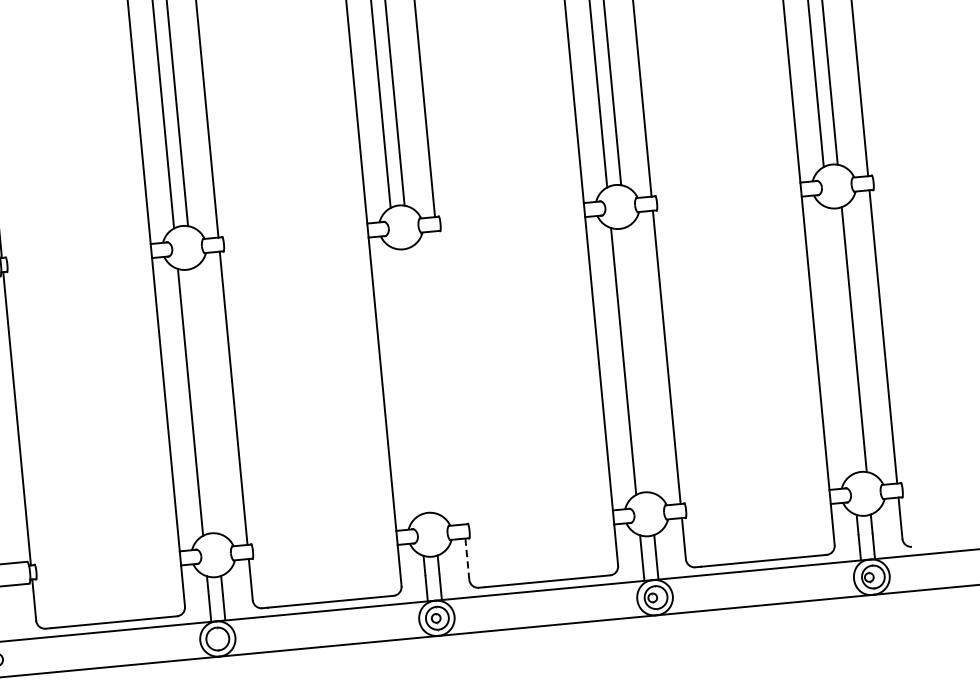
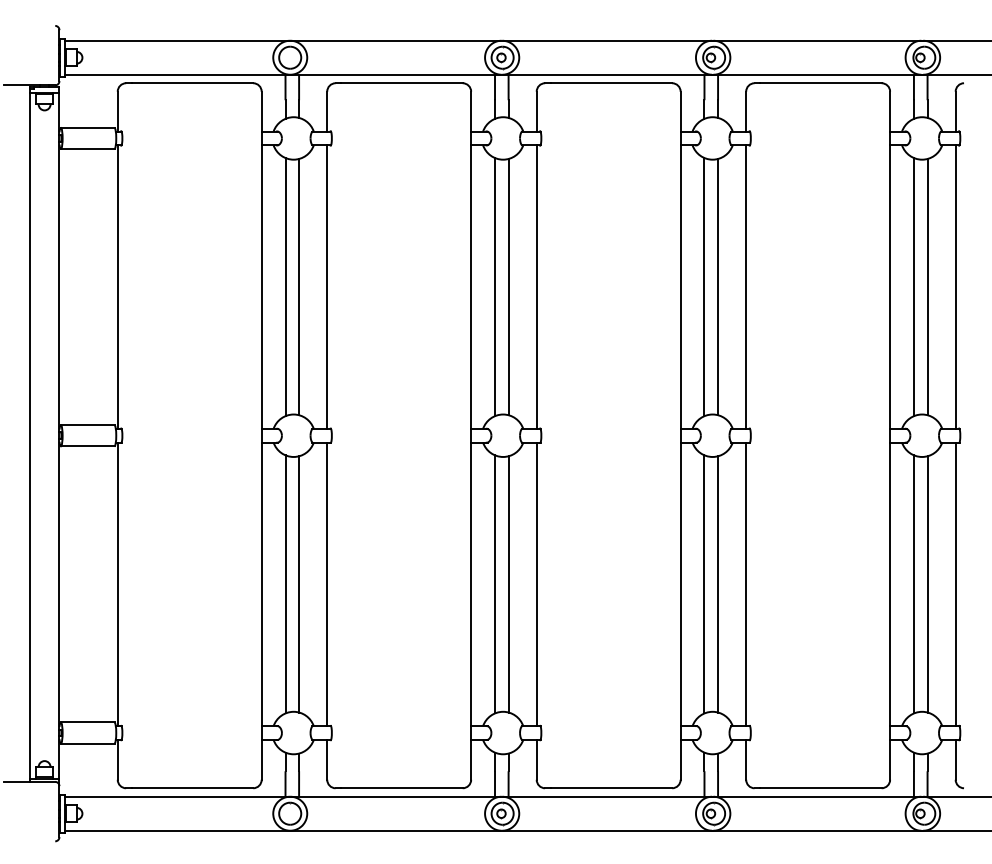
line: (839, 341) -> (913, 584), added
line: (638, 360) -> (718, 584), added
line: (450, 377) -> (536, 584), added
line: (421, 380) -> (508, 584), added
line: (407, 381) -> (495, 584), added
line: (205, 401) -> (299, 584), added
line: (467, 558) -> (536, 759), dashed -> solid

